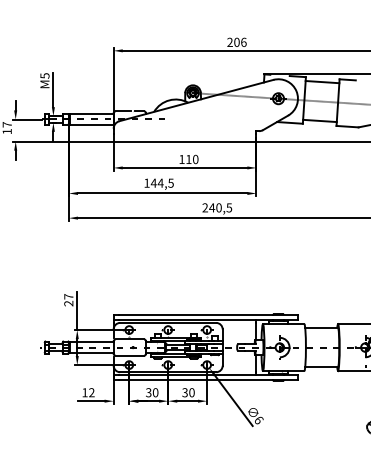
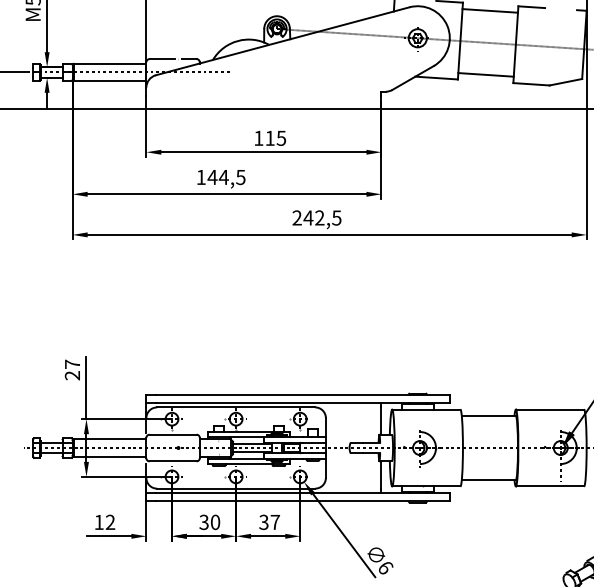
text: (195, 158) -> (281, 136), 110 -> 115
text: (218, 207) -> (318, 217), 240,5 -> 242,5
text: (191, 392) -> (274, 521), 30 -> 37

